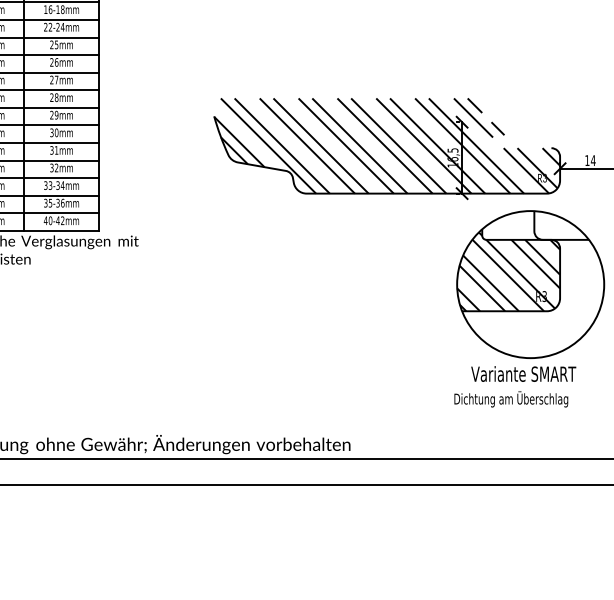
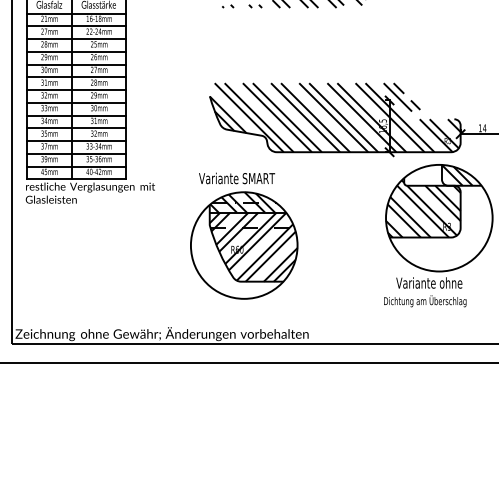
hatch: (554, 225) -> (456, 175), added
part: (261, 308) -> (244, 235), added
text: (553, 373) -> (455, 282), Variante SMART -> Variante ohne

